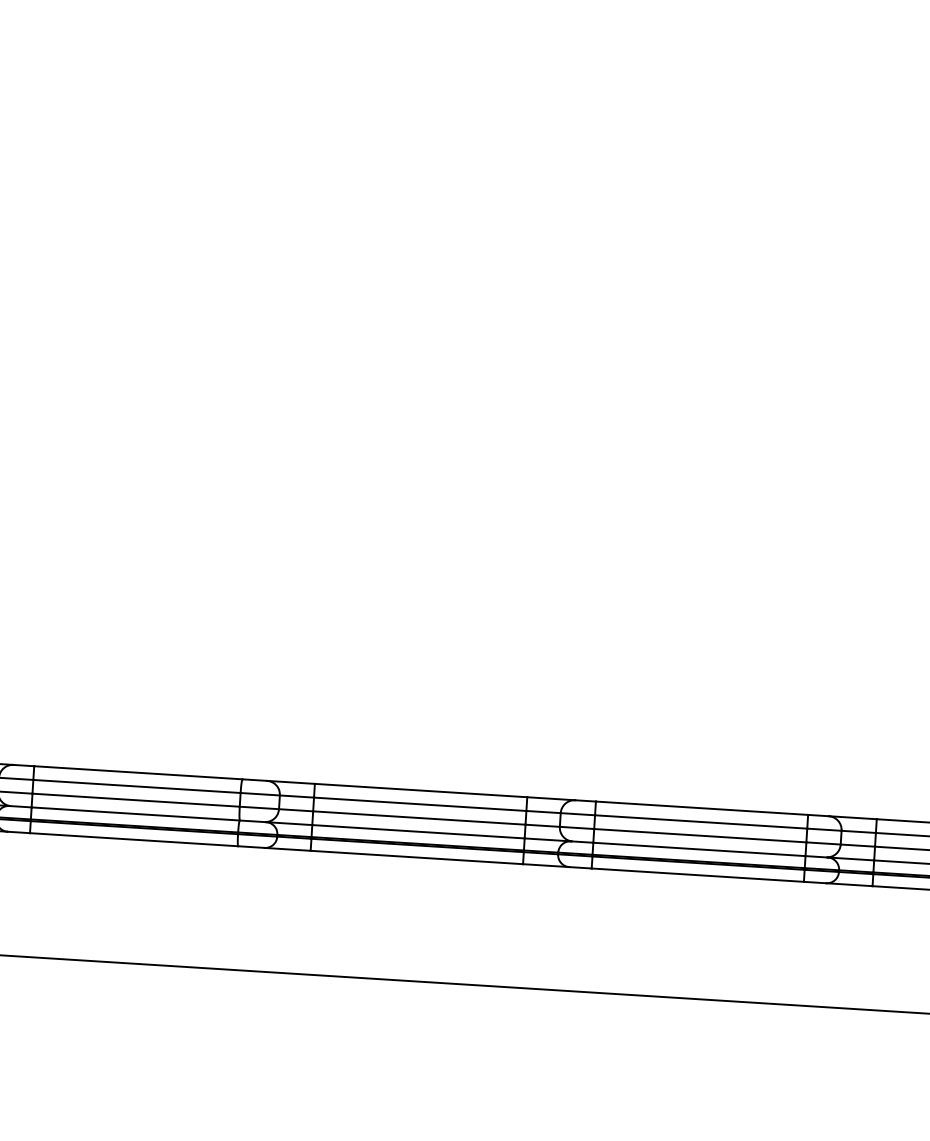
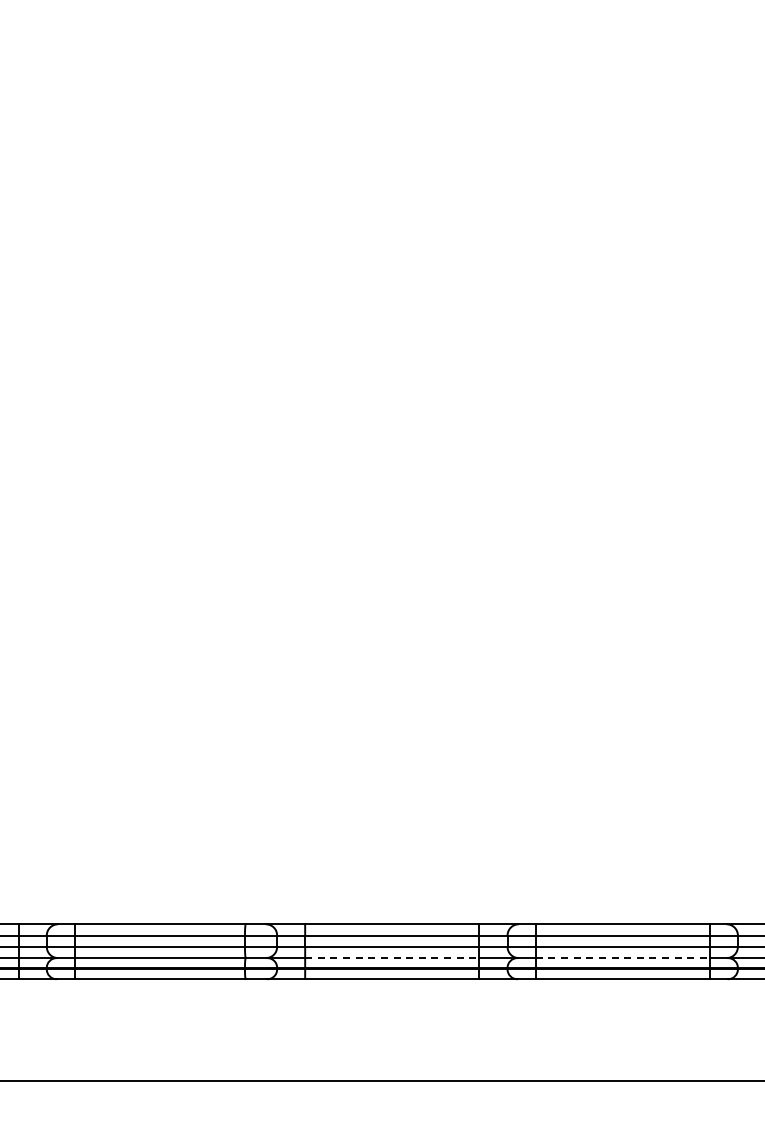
line: (418, 832) -> (392, 958), solid -> dashed
line: (700, 849) -> (623, 958), solid -> dashed

